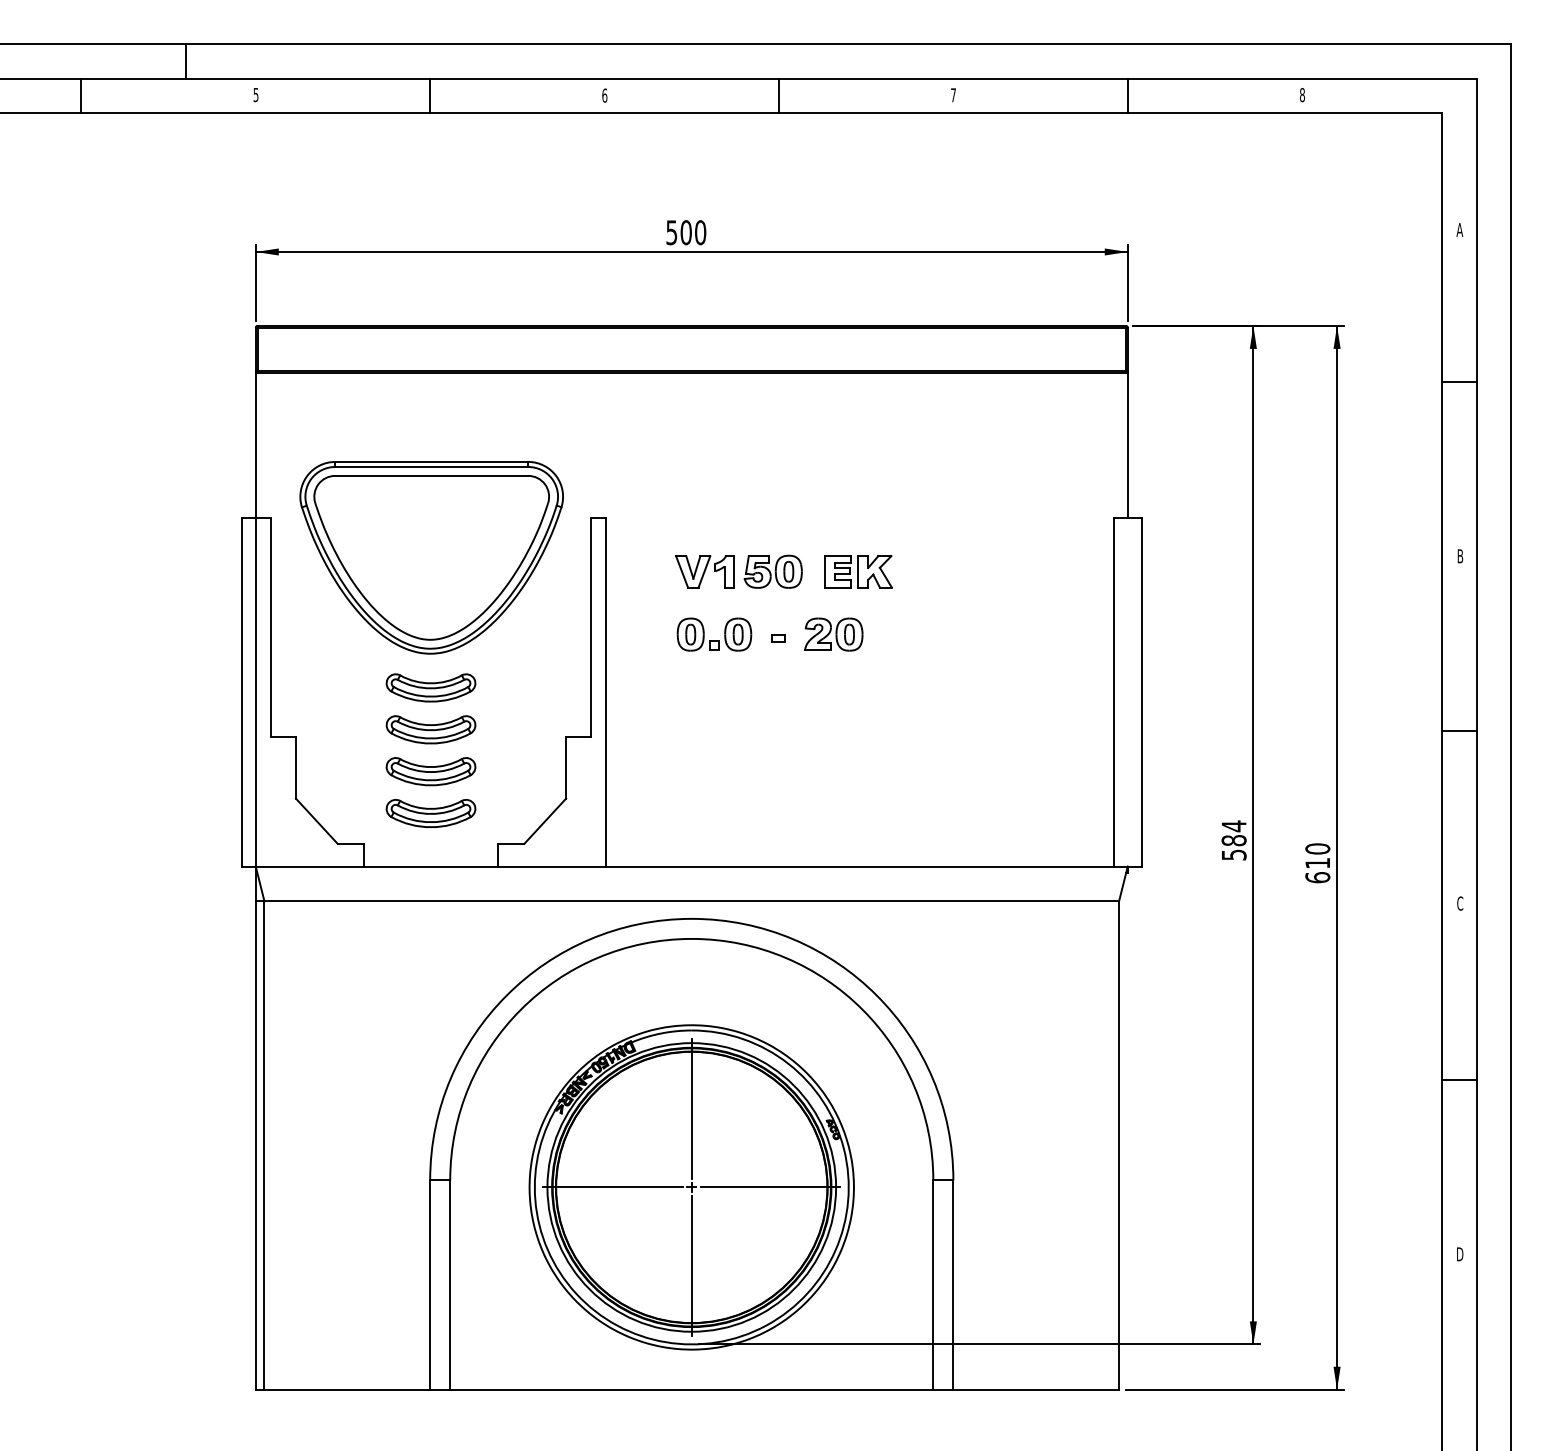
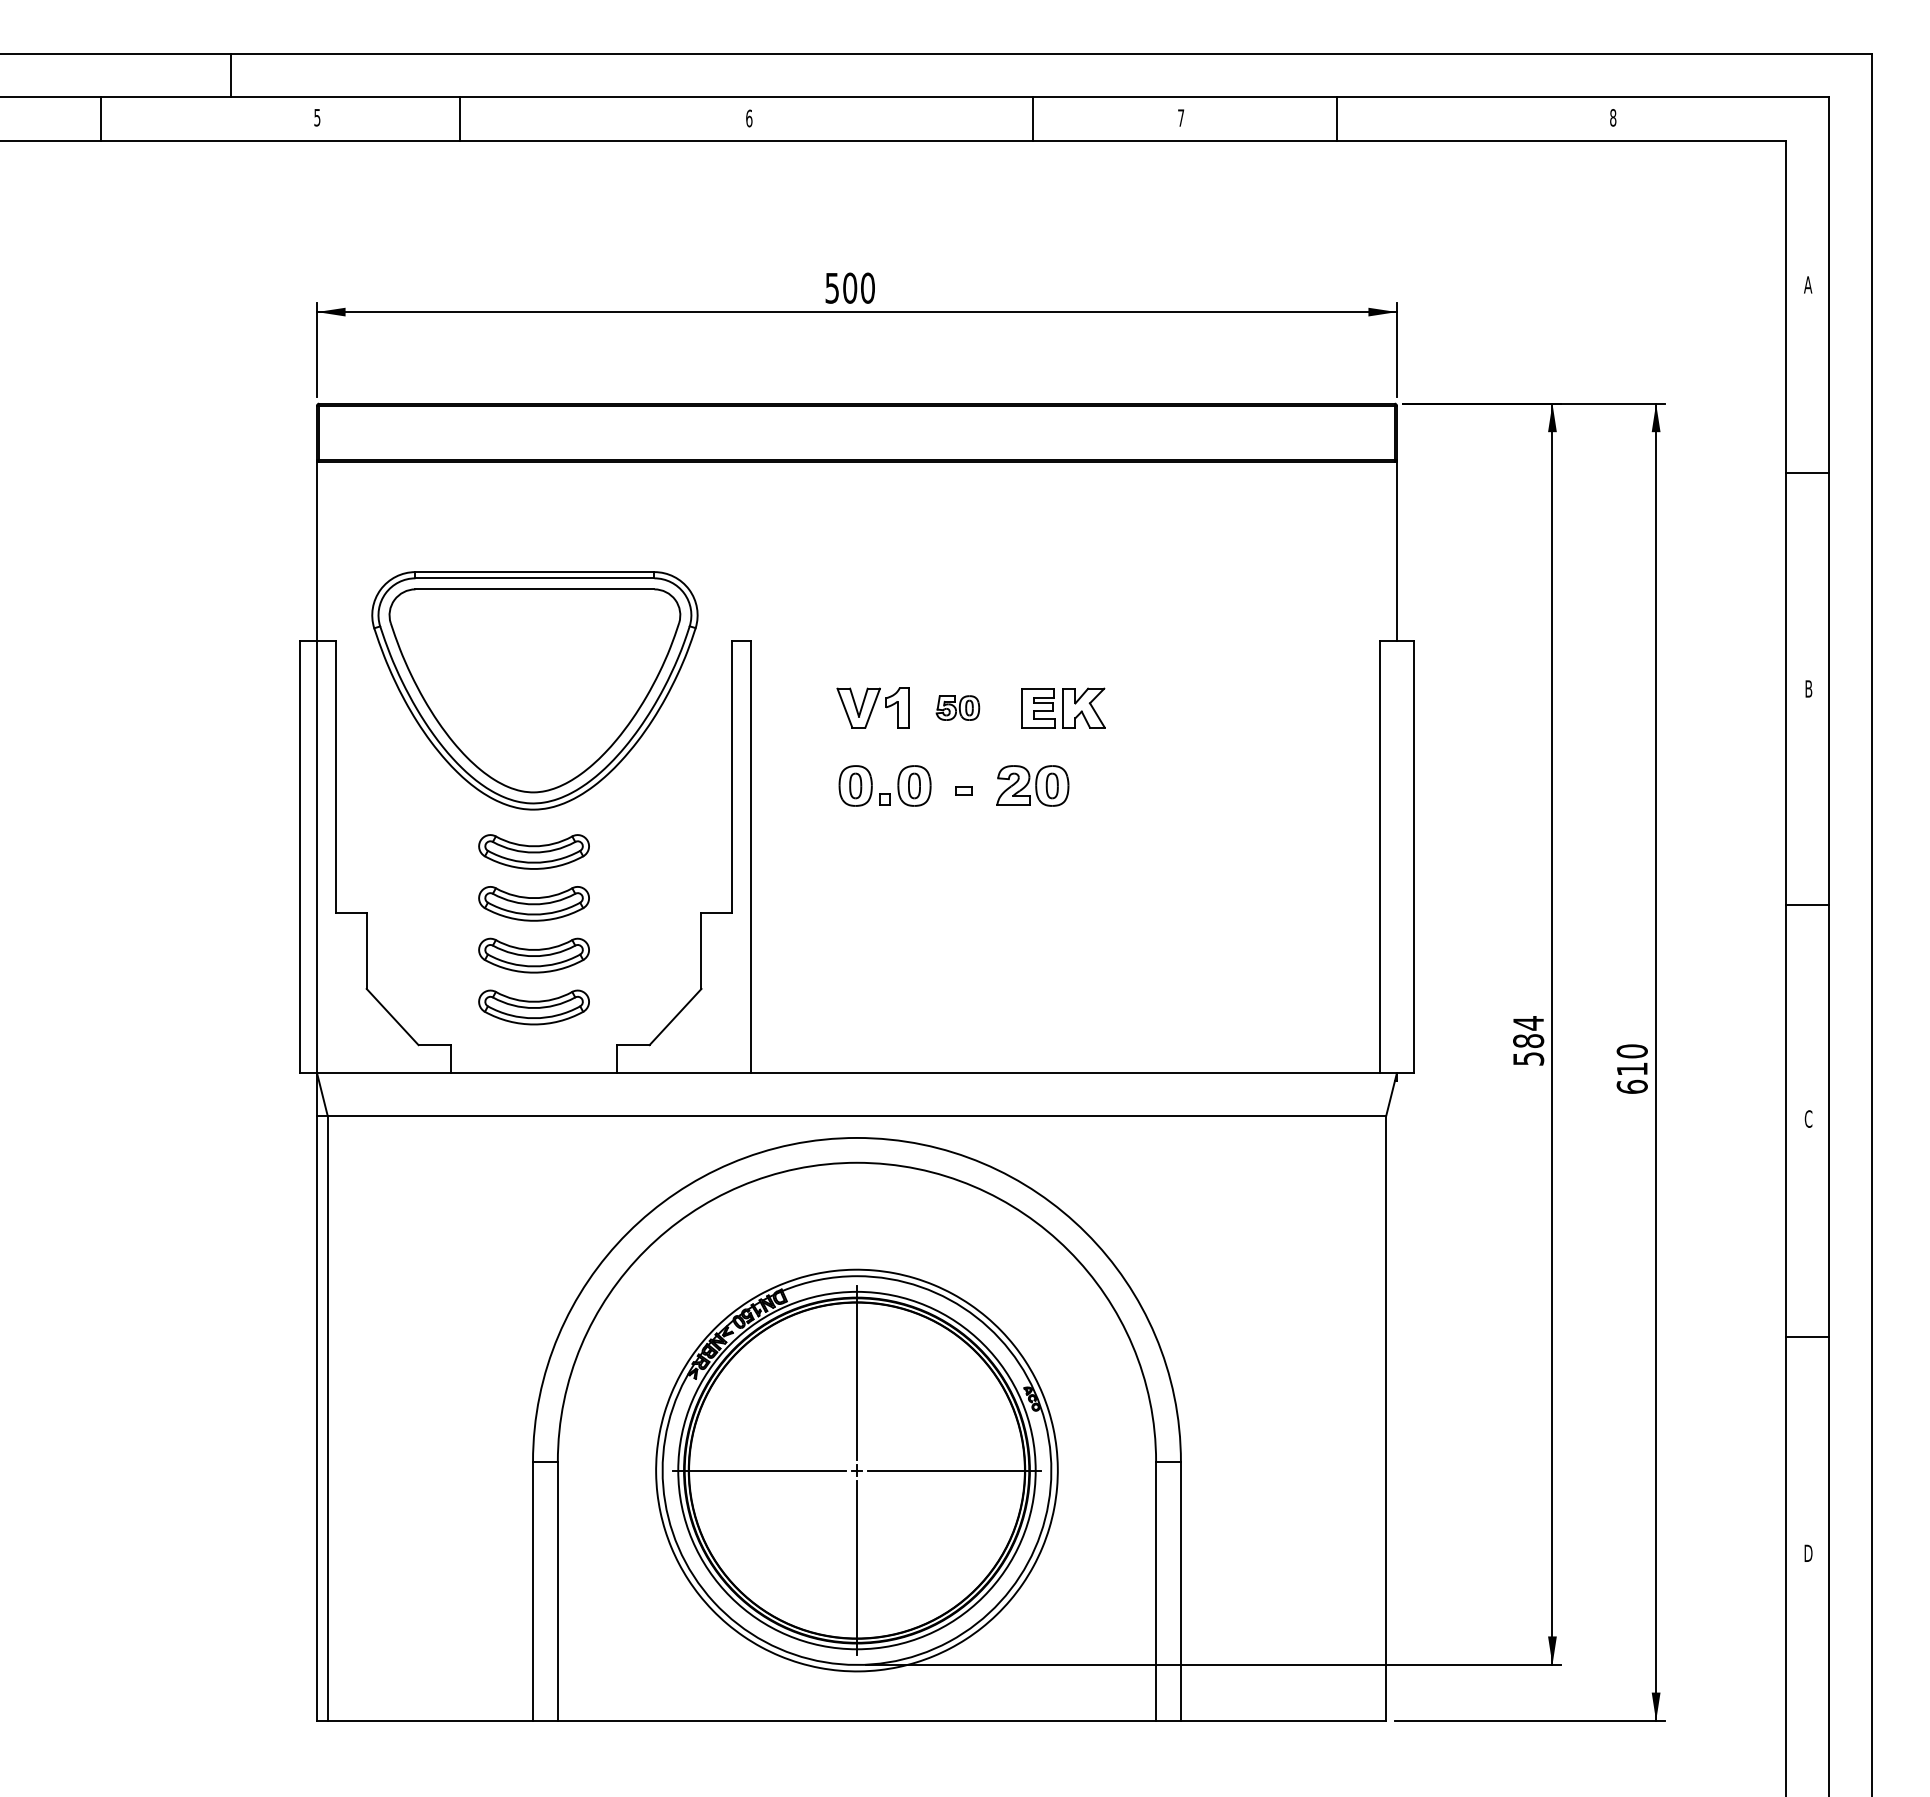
line: (430, 95) -> (460, 118), moved
line: (778, 95) -> (1033, 118), moved
line: (1127, 95) -> (1336, 118), moved
part: (772, 571) -> (957, 707), size x0.6

